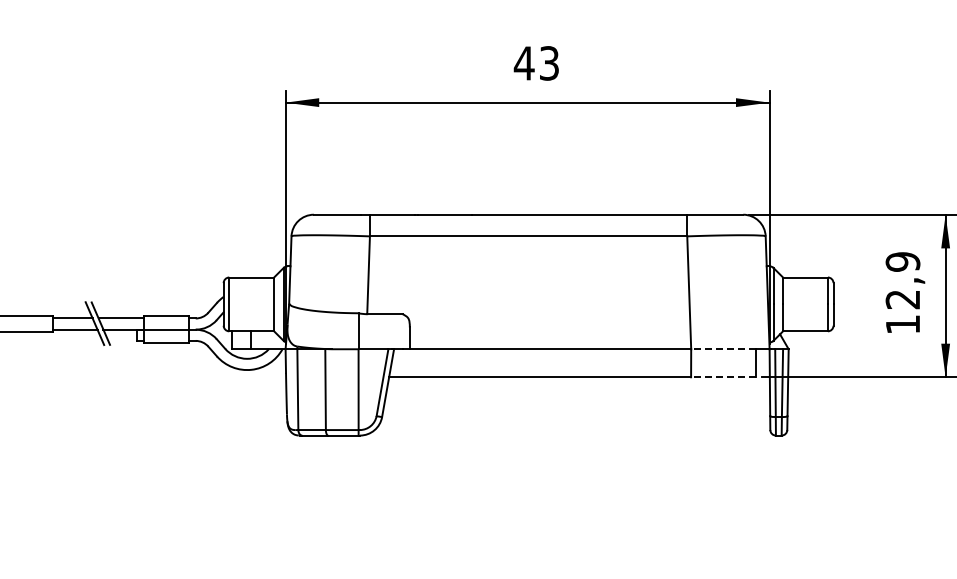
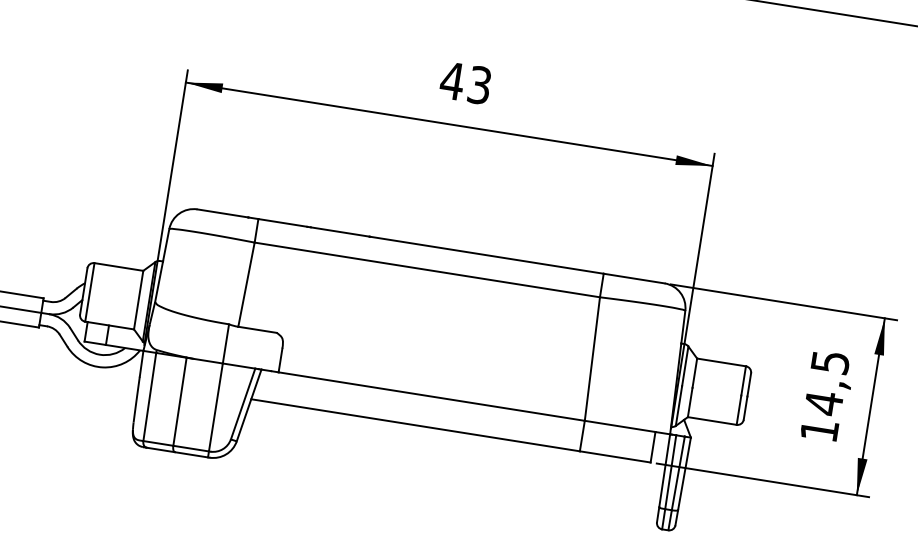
text: (902, 281) -> (826, 383), 12,9 -> 14,5
line: (723, 349) -> (619, 426), dashed -> solid
line: (723, 377) -> (615, 457), dashed -> solid

